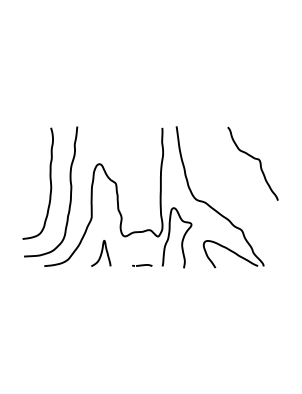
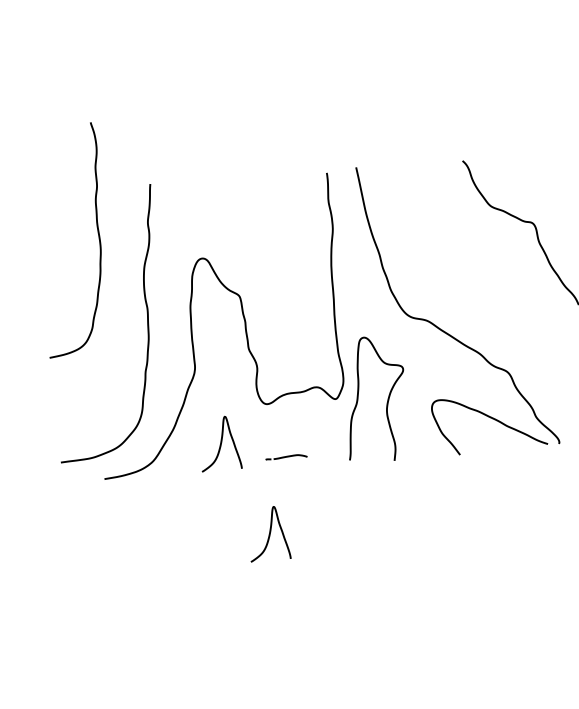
curve: (49, 180) -> (95, 232), moved
line: (142, 265) -> (286, 457), moved
curve: (121, 298) -> (269, 533), added

